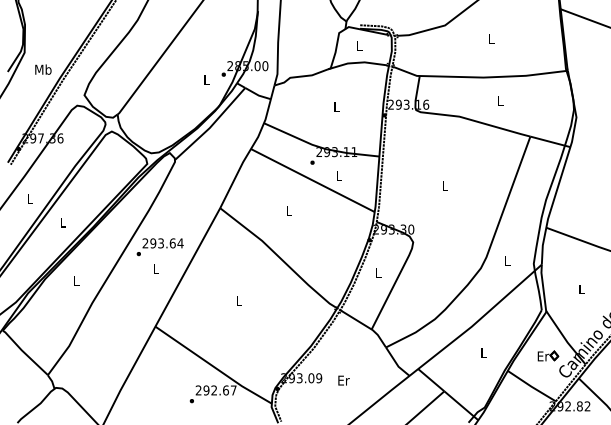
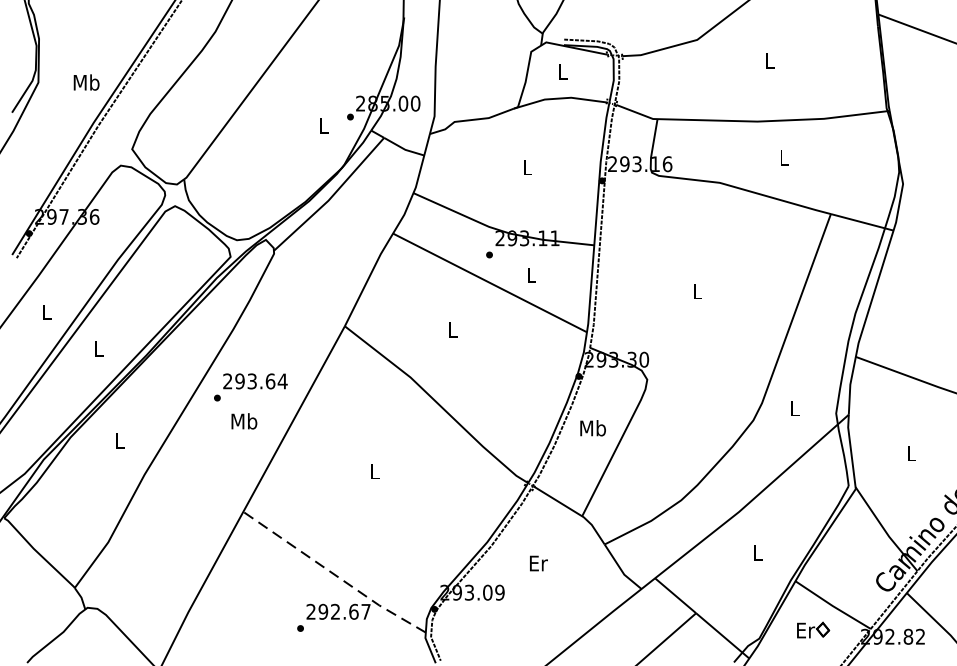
text: (43, 69) -> (86, 82), moved
text: (155, 268) -> (243, 420), L -> Mb
text: (378, 273) -> (592, 428), L -> Mb
part: (548, 355) -> (813, 629), moved
line: (213, 366) -> (334, 574), solid -> dashed
text: (343, 380) -> (538, 563), moved

